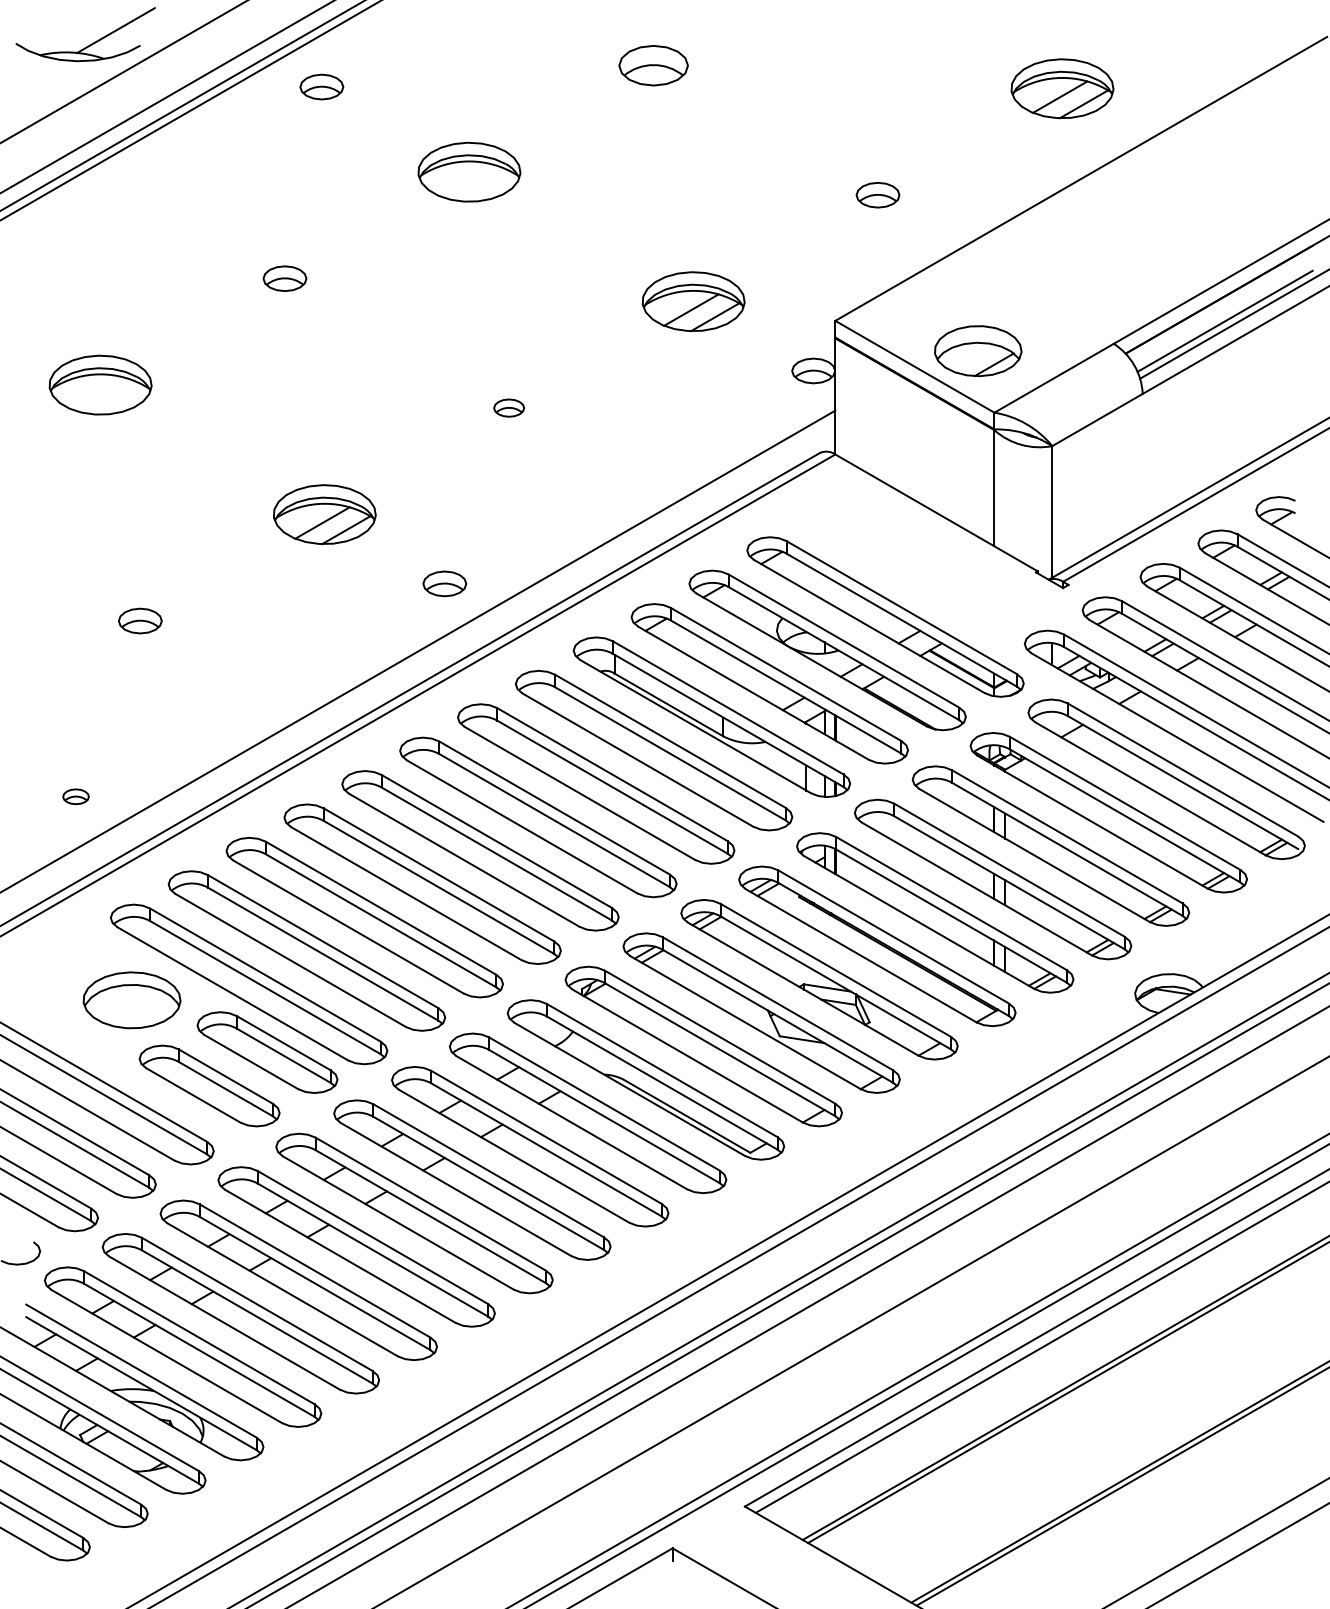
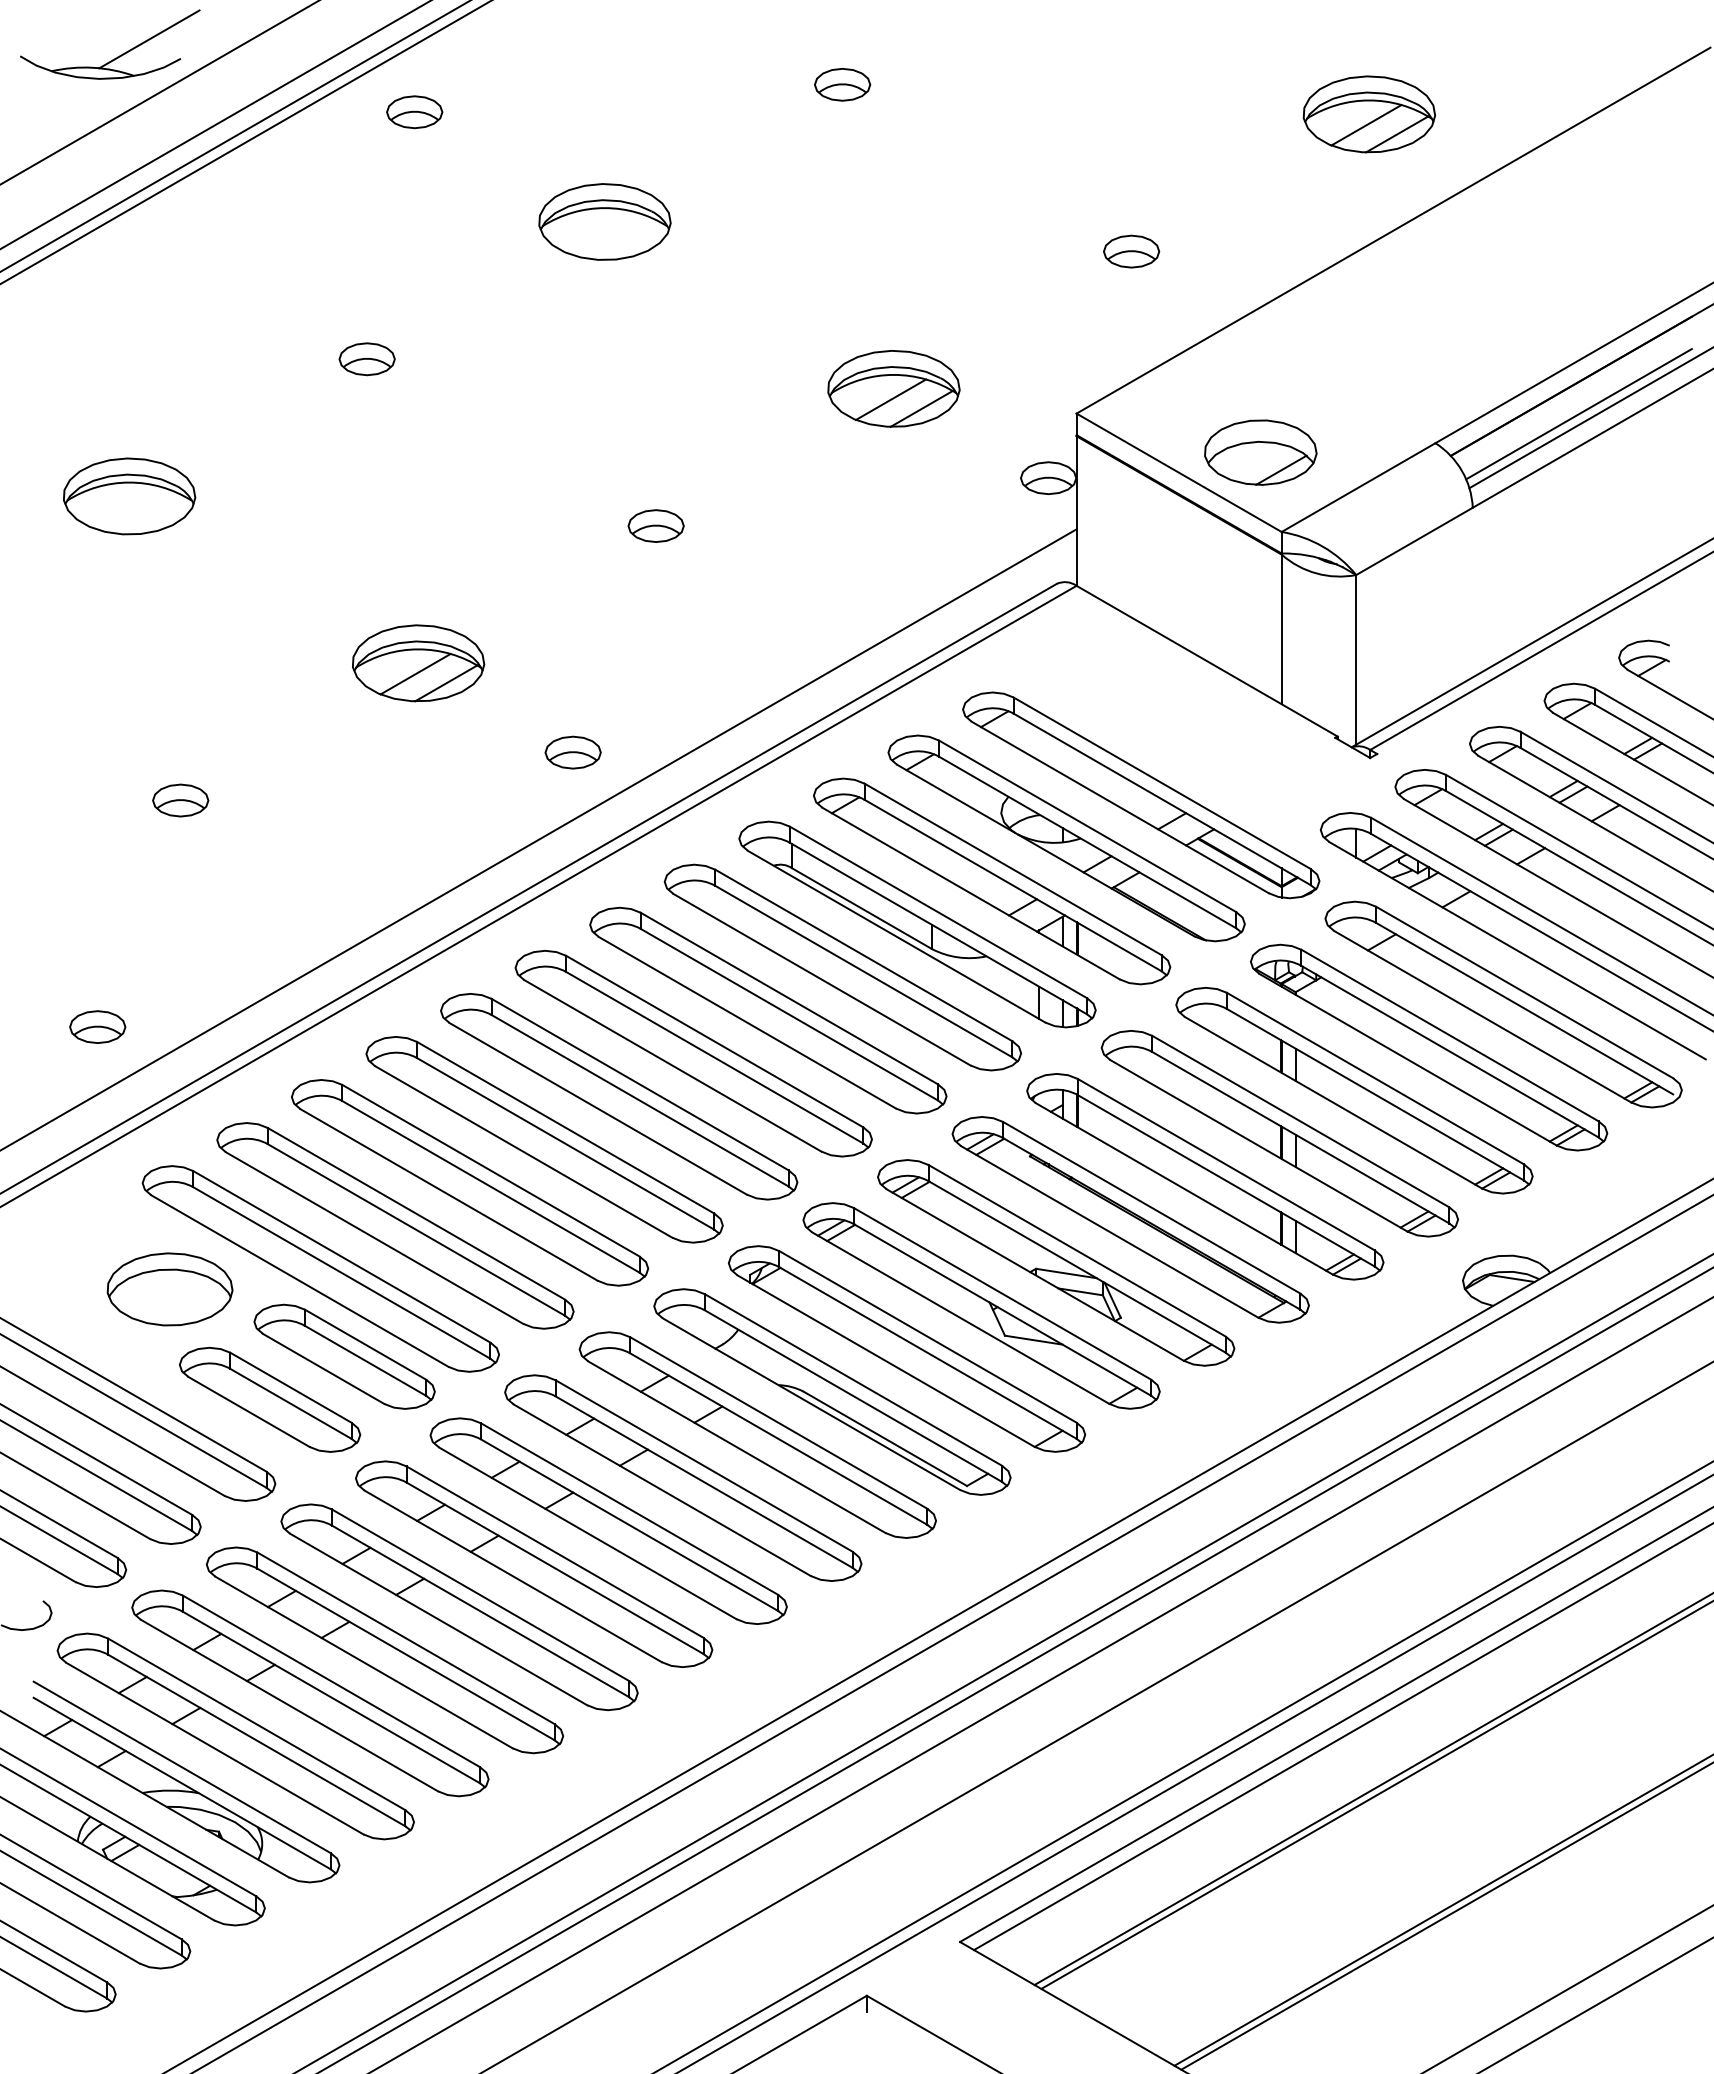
part: (653, 65) -> (842, 84), size x0.62
part: (508, 407) -> (655, 525), size x1.43
part: (75, 796) -> (97, 1026), size x1.67

